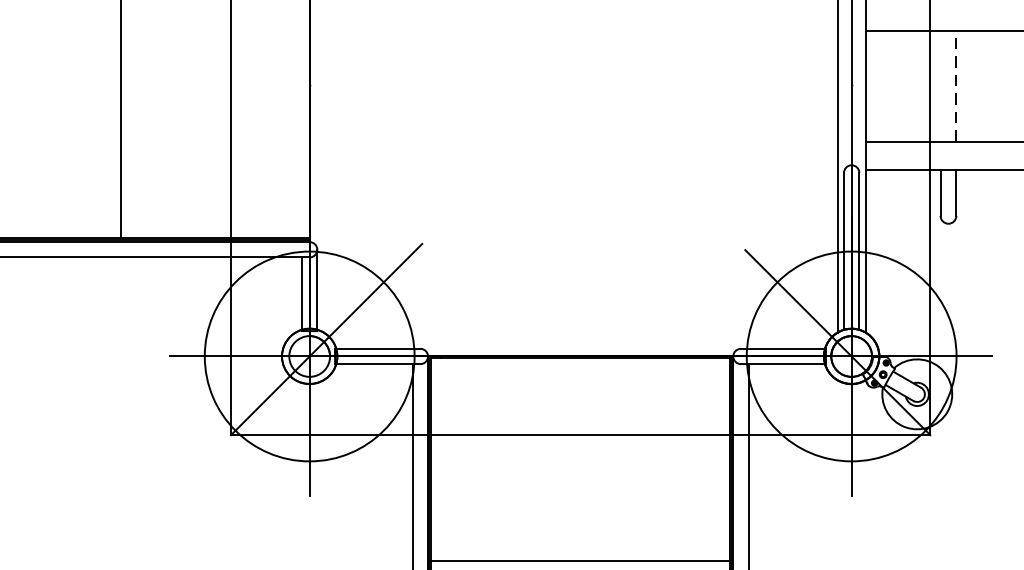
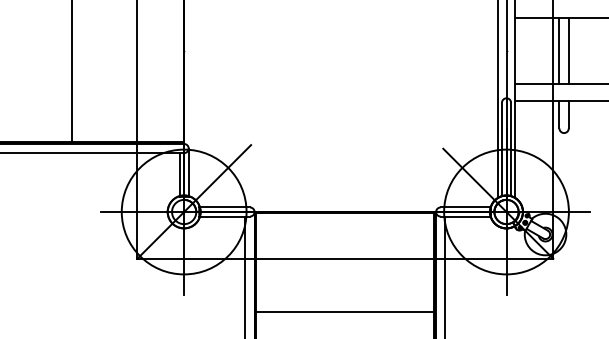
line: (955, 84) -> (568, 50), dashed -> solid
line: (940, 86) -> (559, 51), added
line: (580, 560) -> (345, 311), moved

